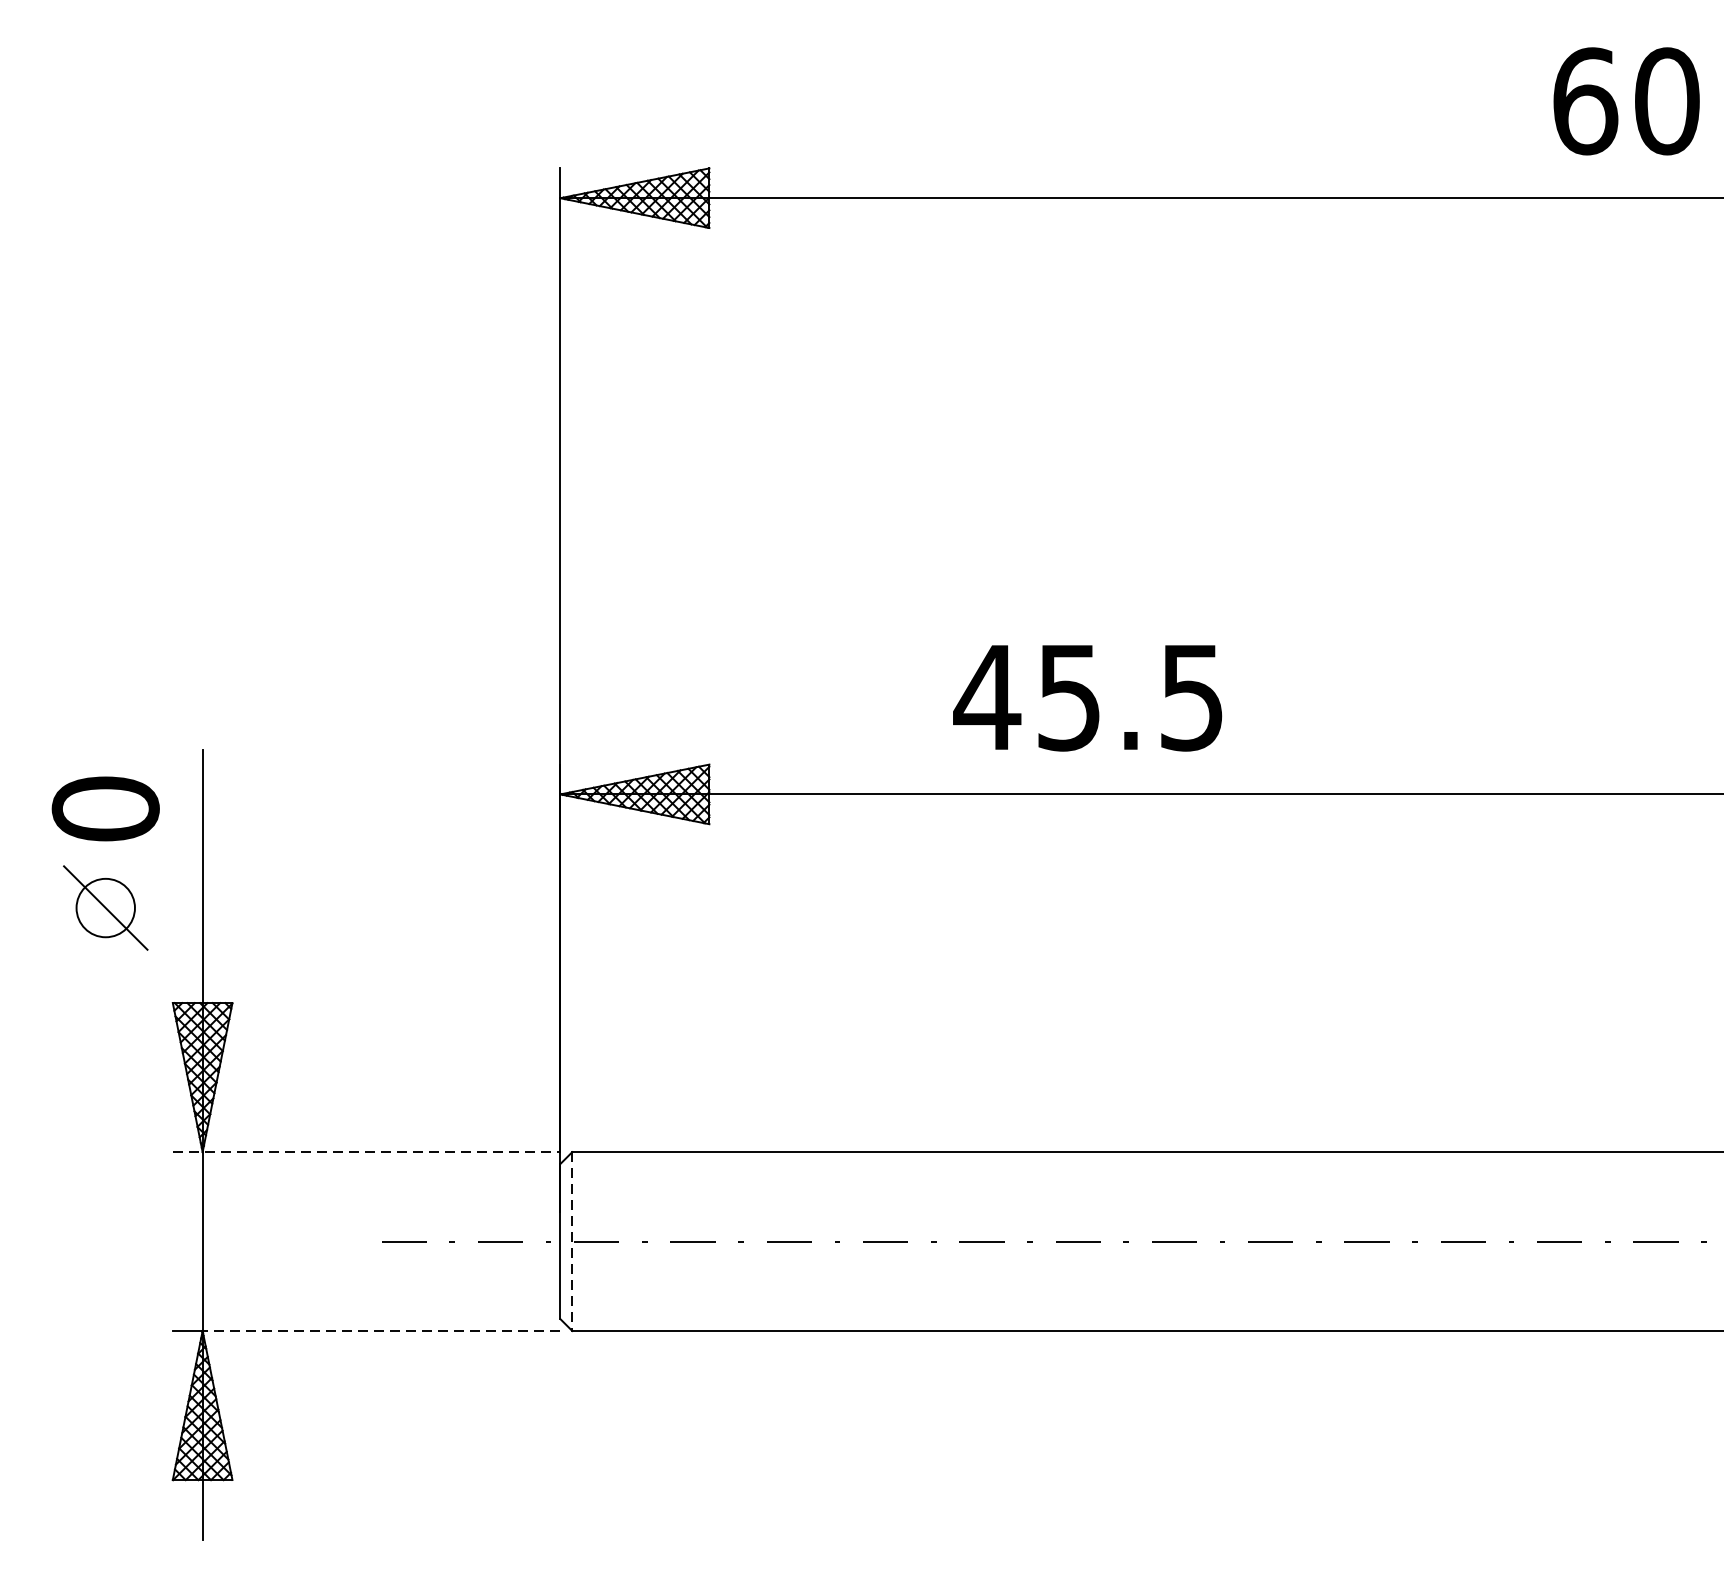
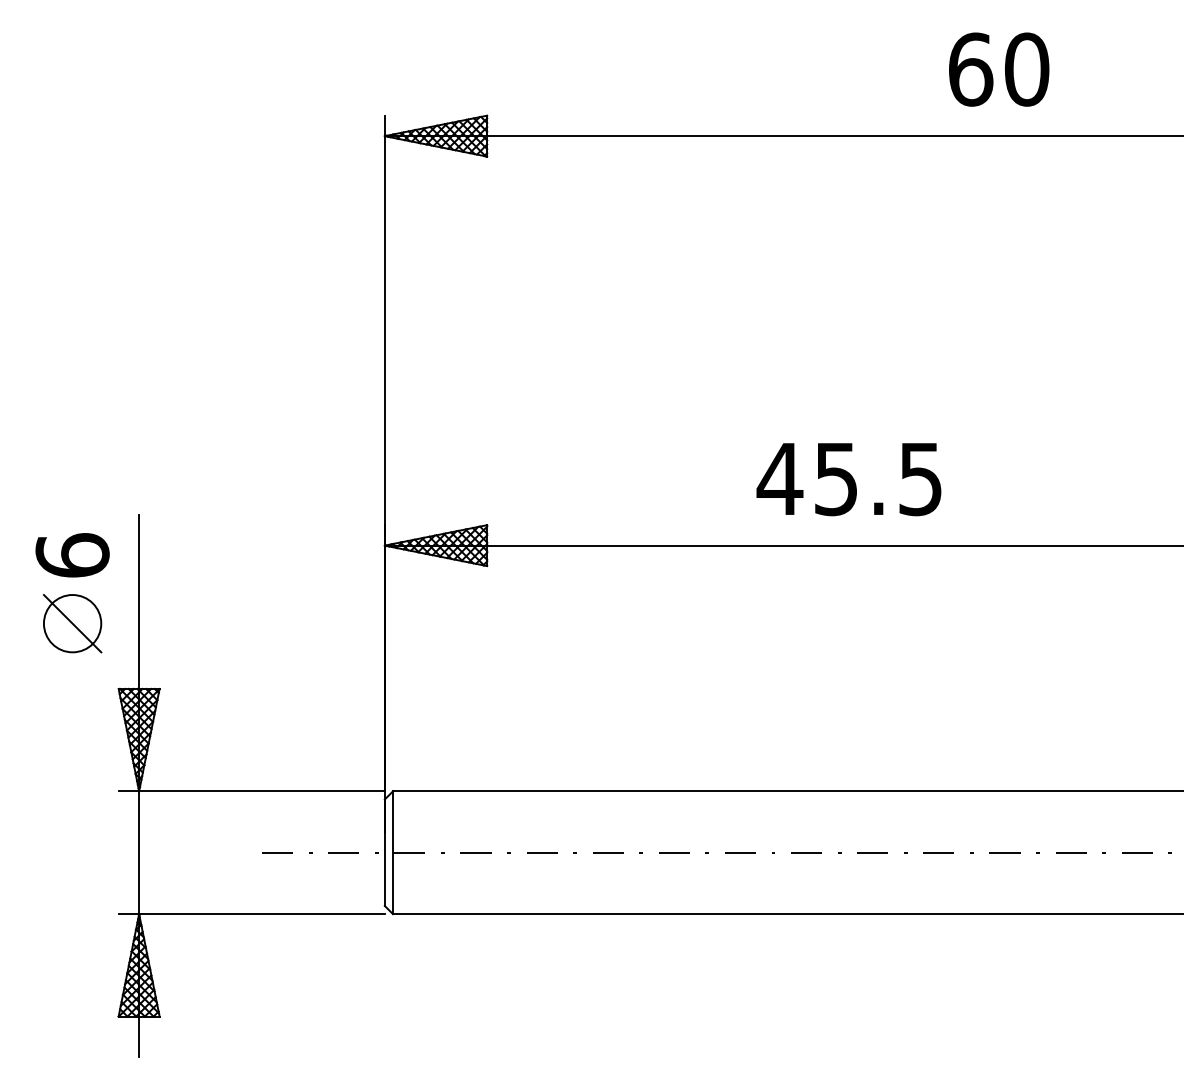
text: (1627, 101) -> (999, 69), moved
text: (1086, 698) -> (848, 479), moved
text: (105, 808) -> (72, 555), 0 -> 6
circle: (105, 907) -> (72, 623), size x1.43
line: (367, 1152) -> (252, 791), dashed -> solid
line: (572, 1242) -> (393, 853), dashed -> solid
line: (382, 1331) -> (262, 914), dashed -> solid

